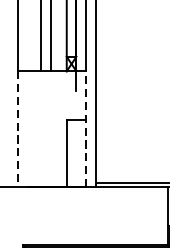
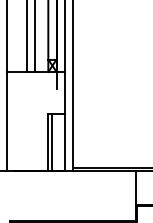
line: (18, 128) -> (6, 121), dashed -> solid
line: (86, 128) -> (65, 121), dashed -> solid
line: (70, 153) -> (51, 142), added

